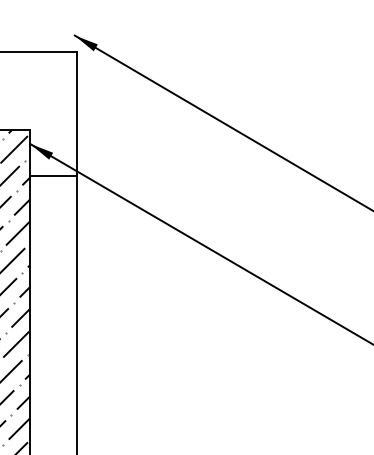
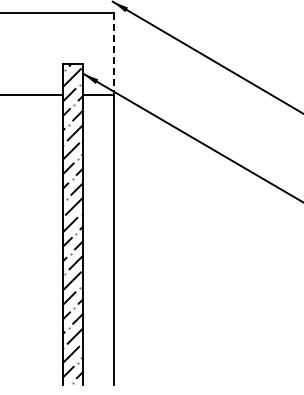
line: (75, 115) -> (113, 54), solid -> dashed

